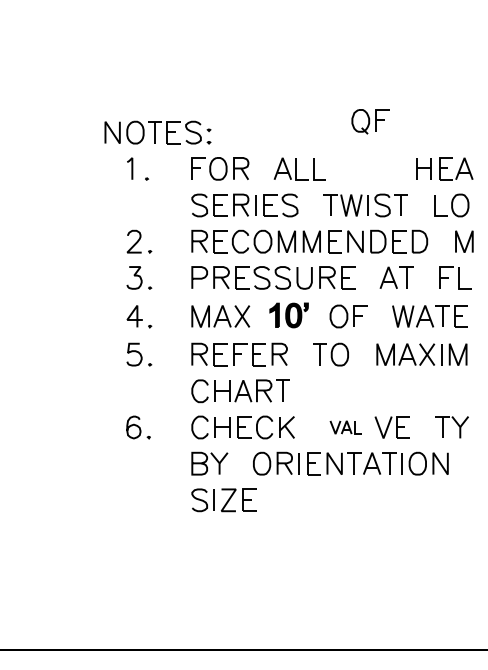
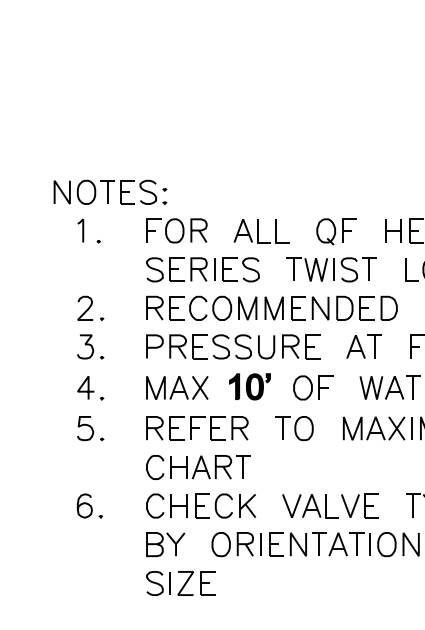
part: (370, 121) -> (336, 231), moved
part: (345, 427) -> (309, 506), size x1.67

